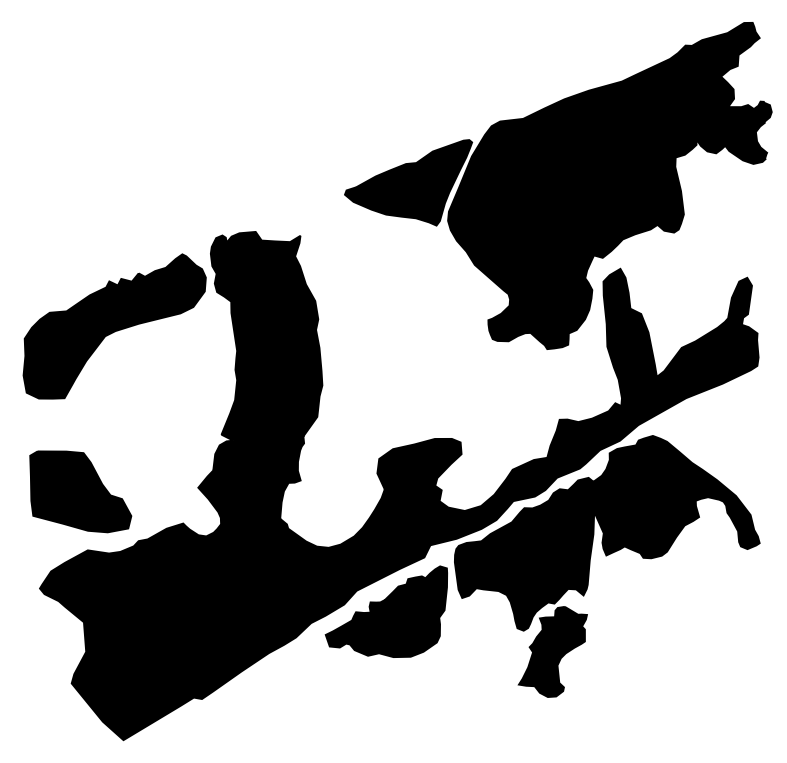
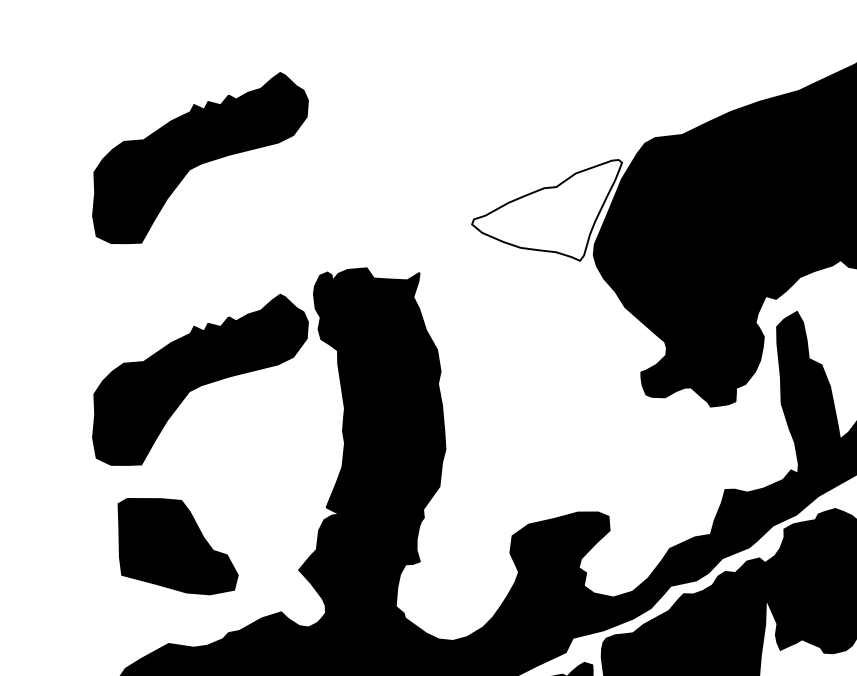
part: (114, 138) -> (200, 158), added
fill: (408, 182) -> (547, 210), removed
part: (80, 491) -> (177, 546), moved

